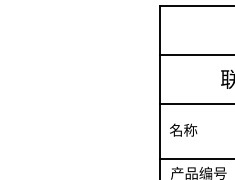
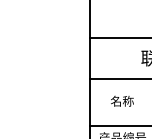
text: (183, 129) -> (122, 100), moved

